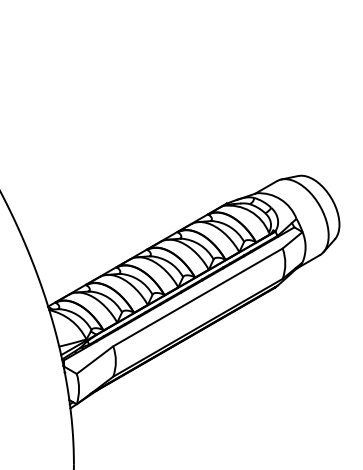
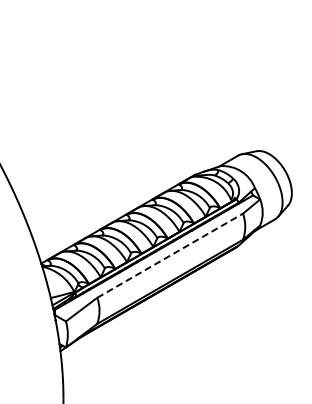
line: (198, 297) -> (170, 255), solid -> dashed

